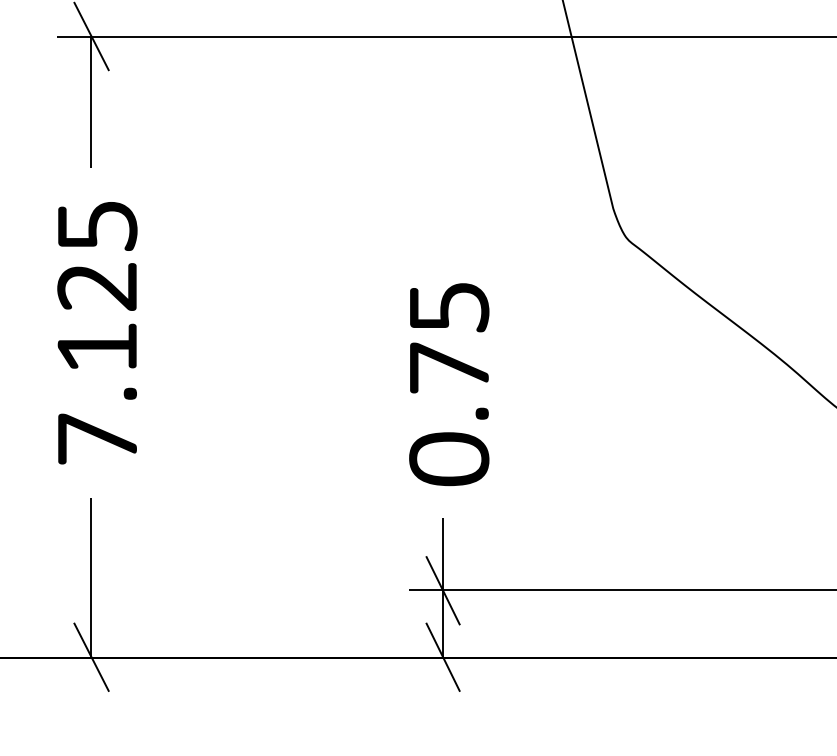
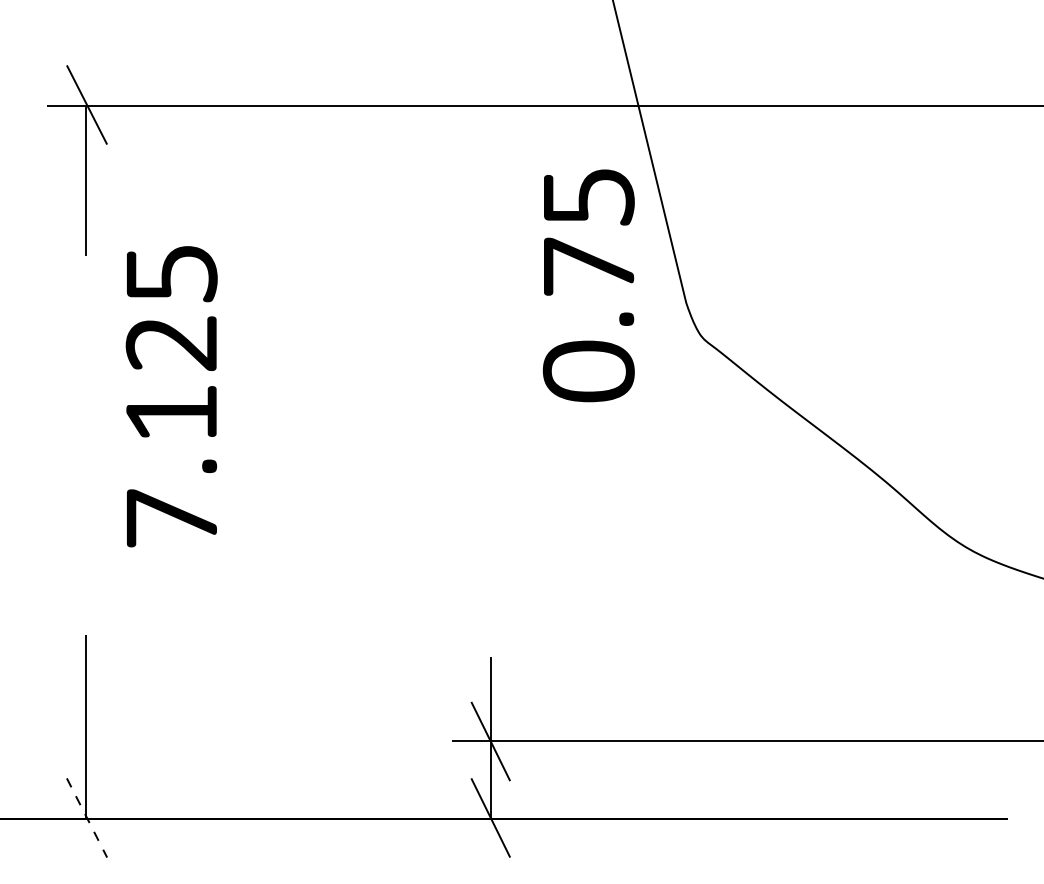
part: (97, 340) -> (171, 405), moved
part: (456, 369) -> (597, 268), moved
line: (91, 657) -> (87, 818), solid -> dashed

